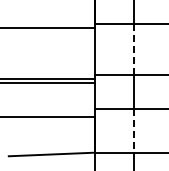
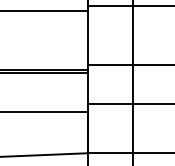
line: (134, 49) -> (133, 35), dashed -> solid
line: (134, 131) -> (133, 128), dashed -> solid

